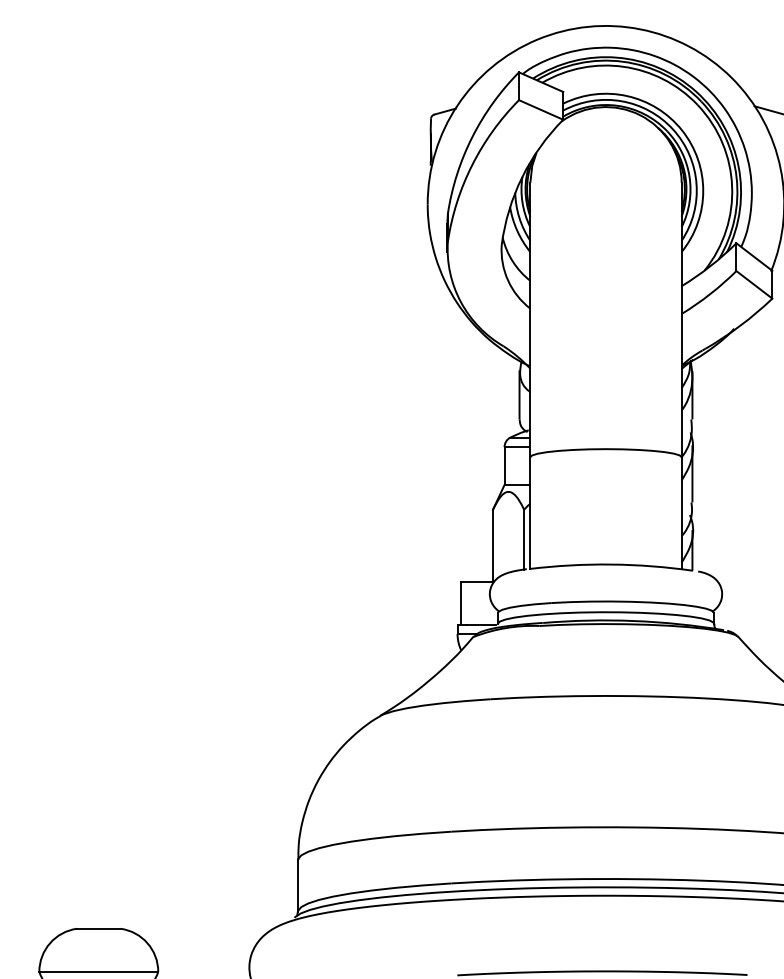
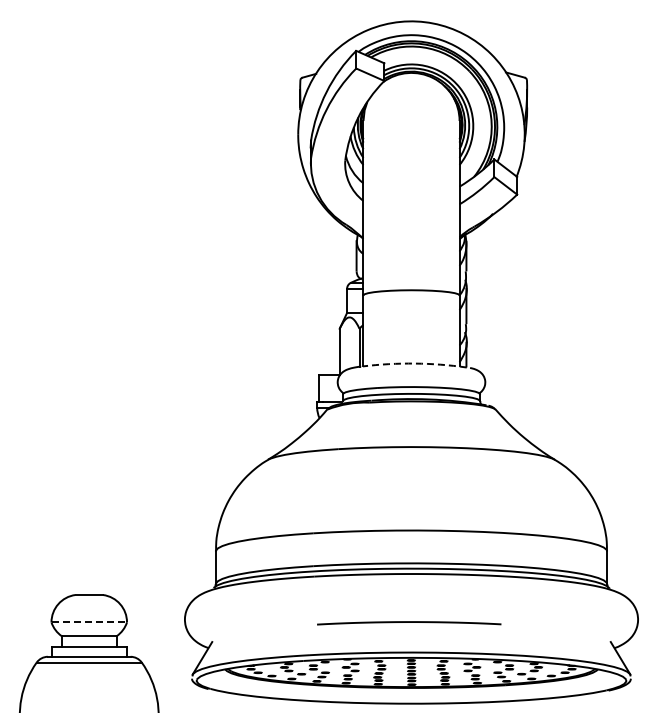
arc: (610, 564) -> (414, 363), solid -> dashed
line: (99, 972) -> (89, 622), solid -> dashed

